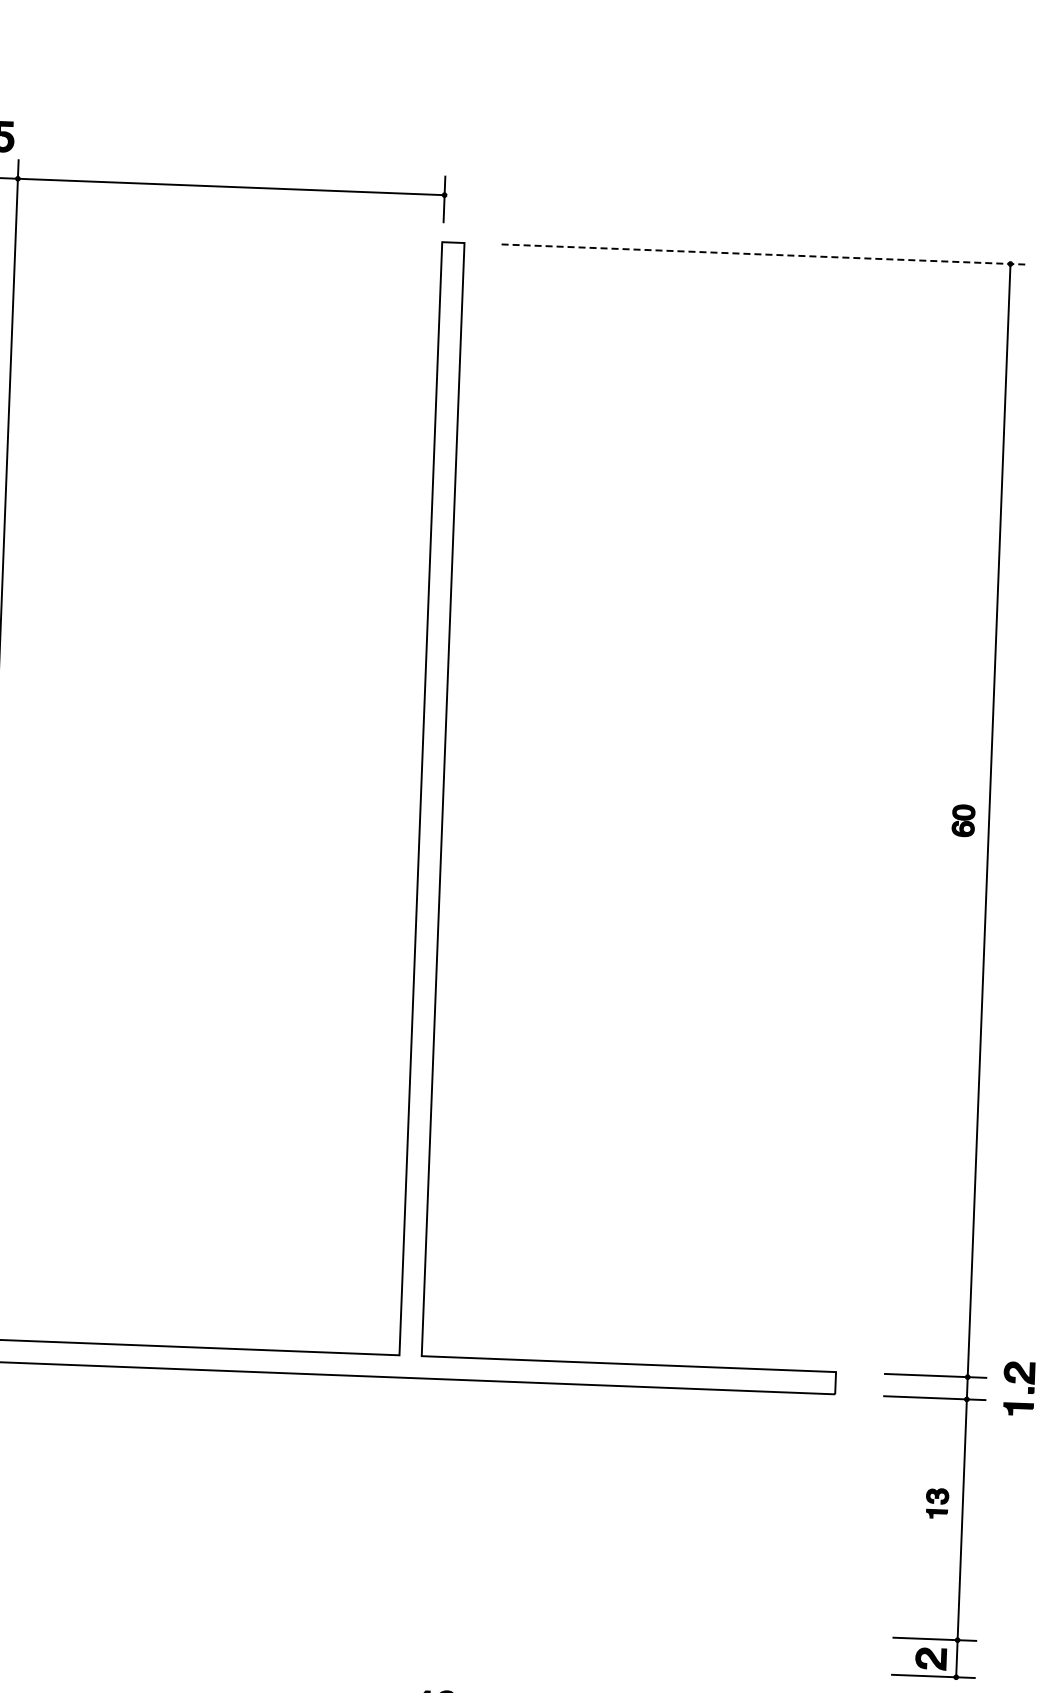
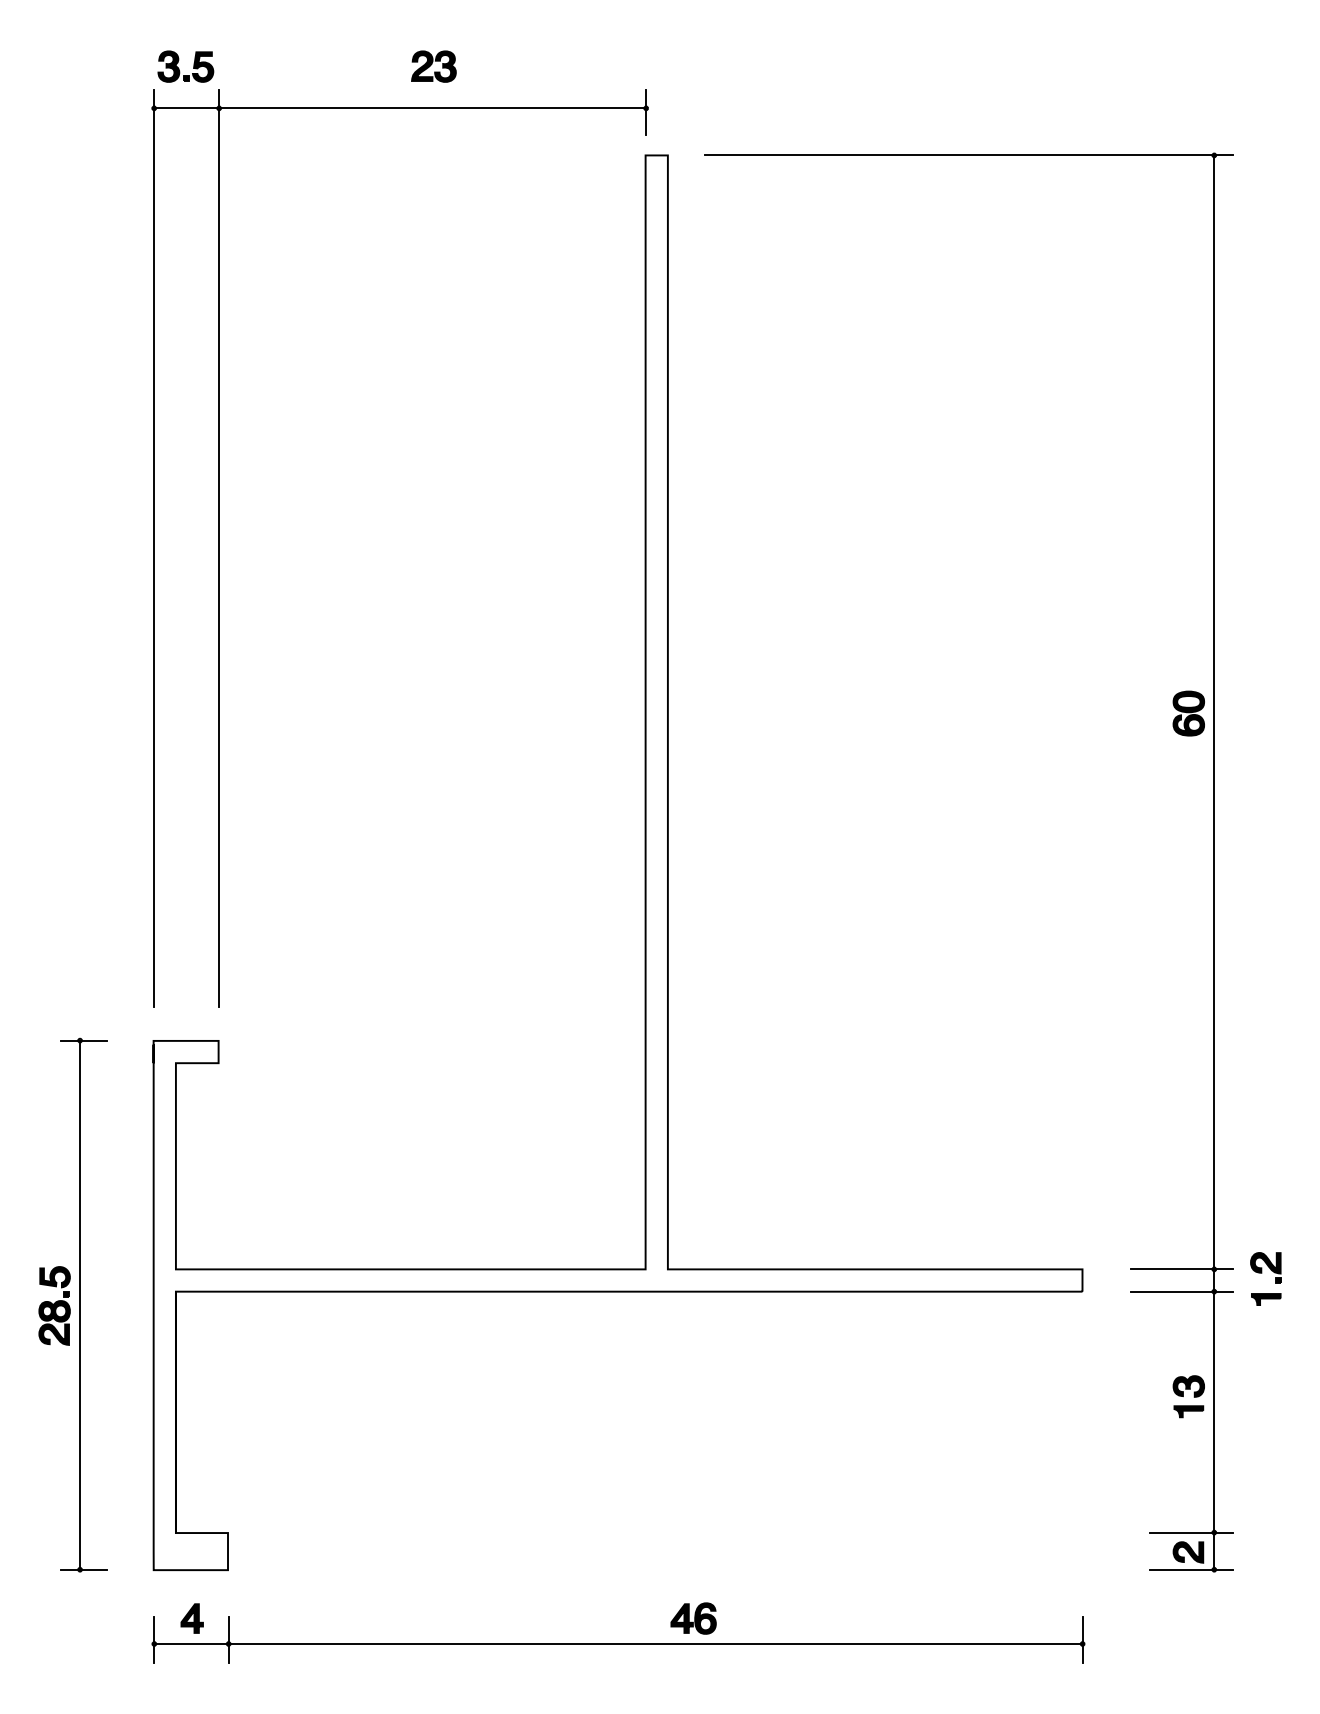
part: (233, 145) -> (433, 66), added
line: (764, 254) -> (968, 155), dashed -> solid
part: (963, 820) -> (1188, 713), size x1.43
part: (937, 1503) -> (1188, 1396), size x1.43

